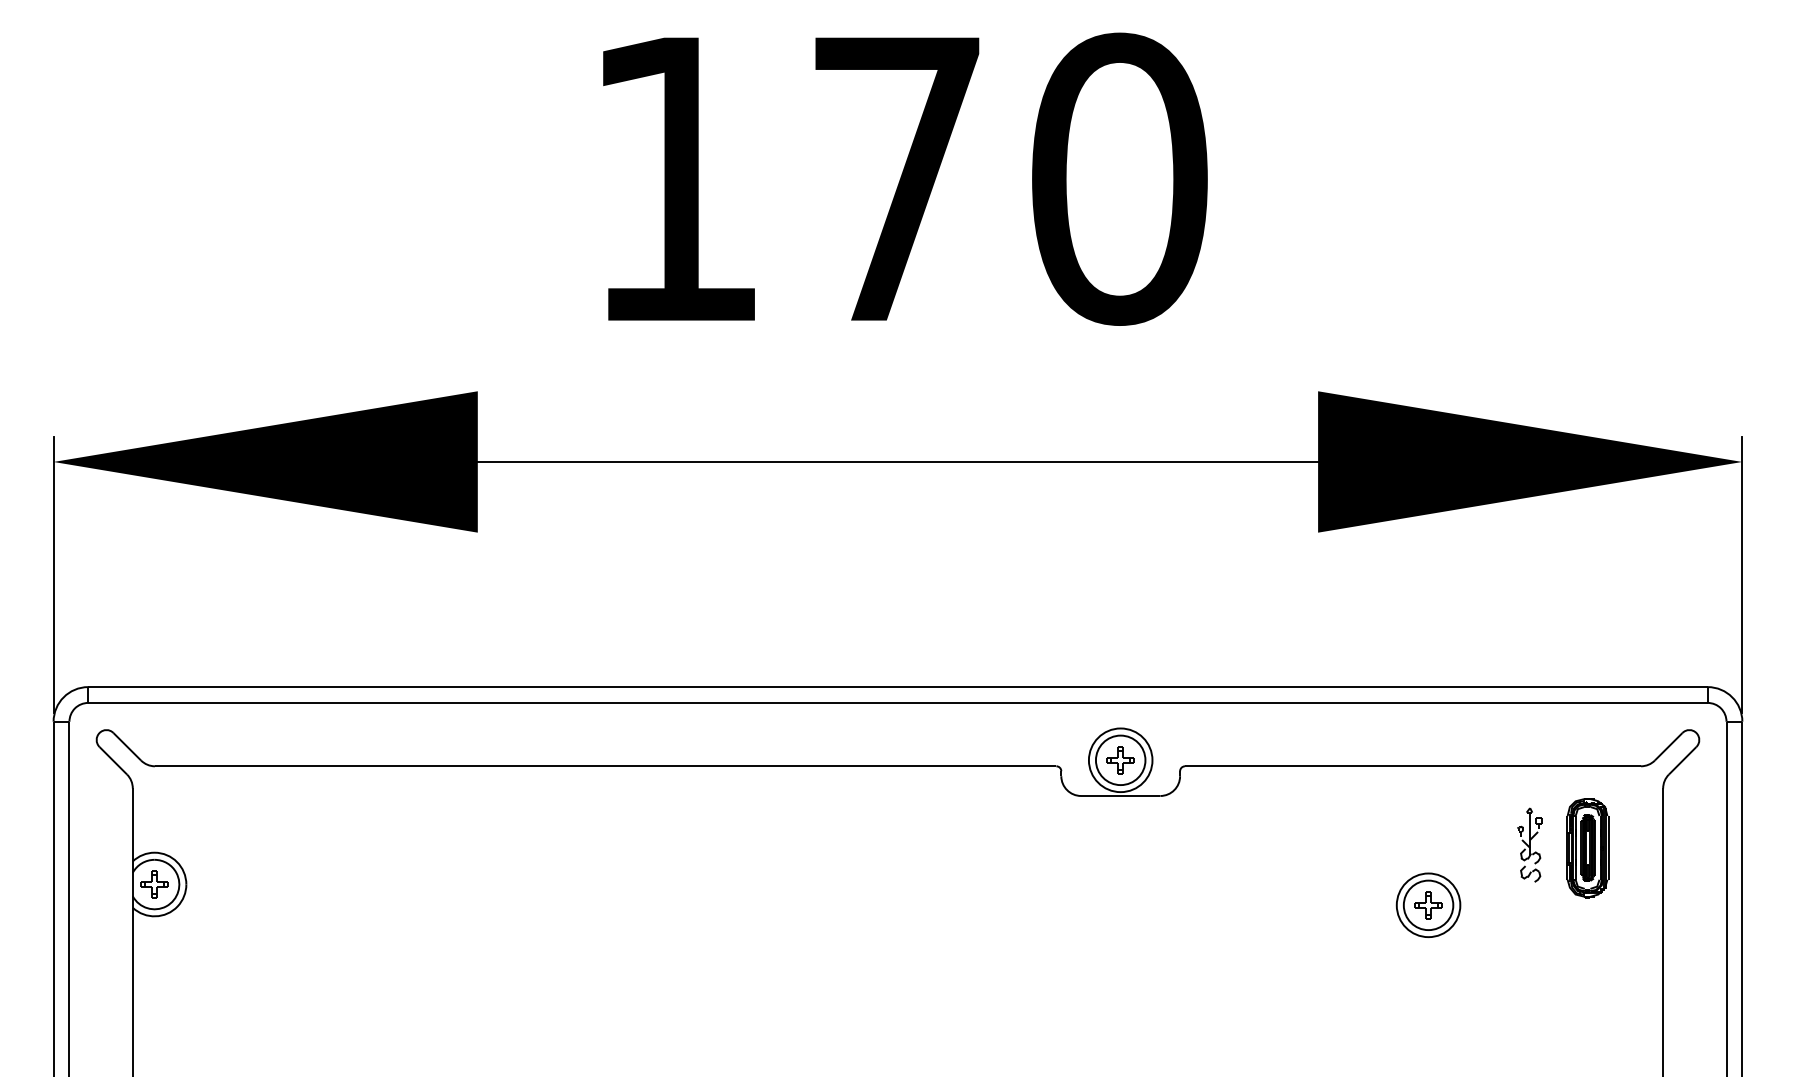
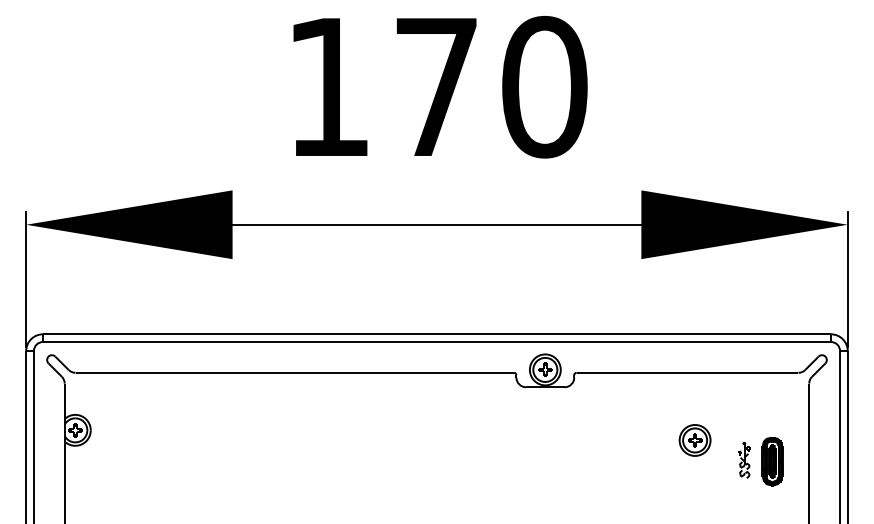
part: (1562, 847) -> (760, 461), moved

